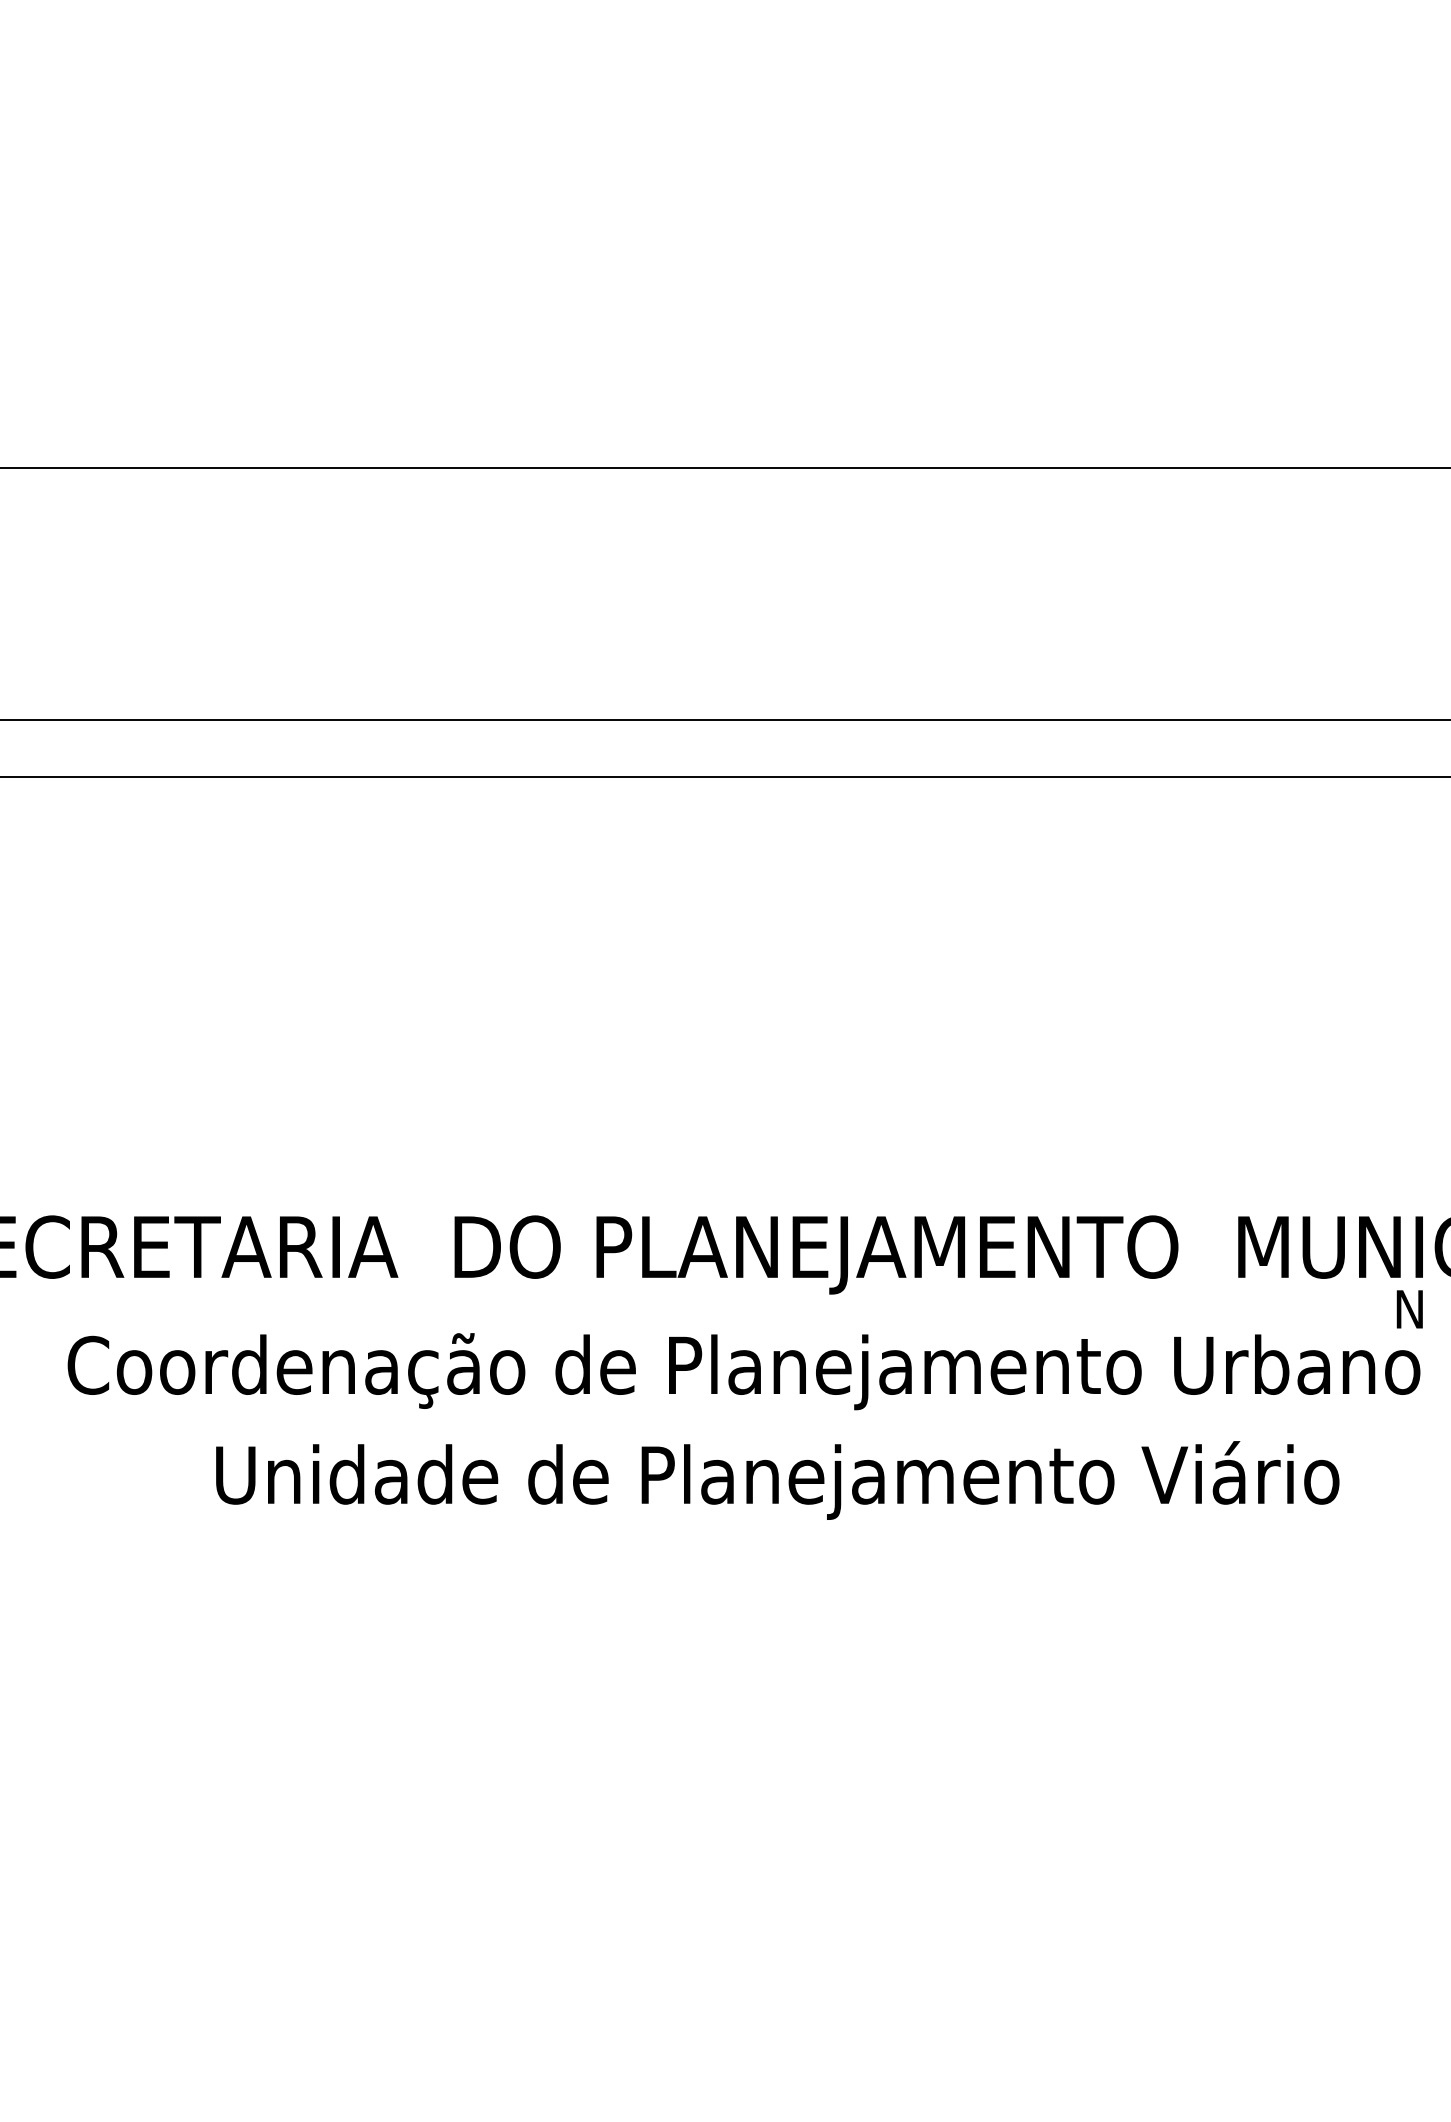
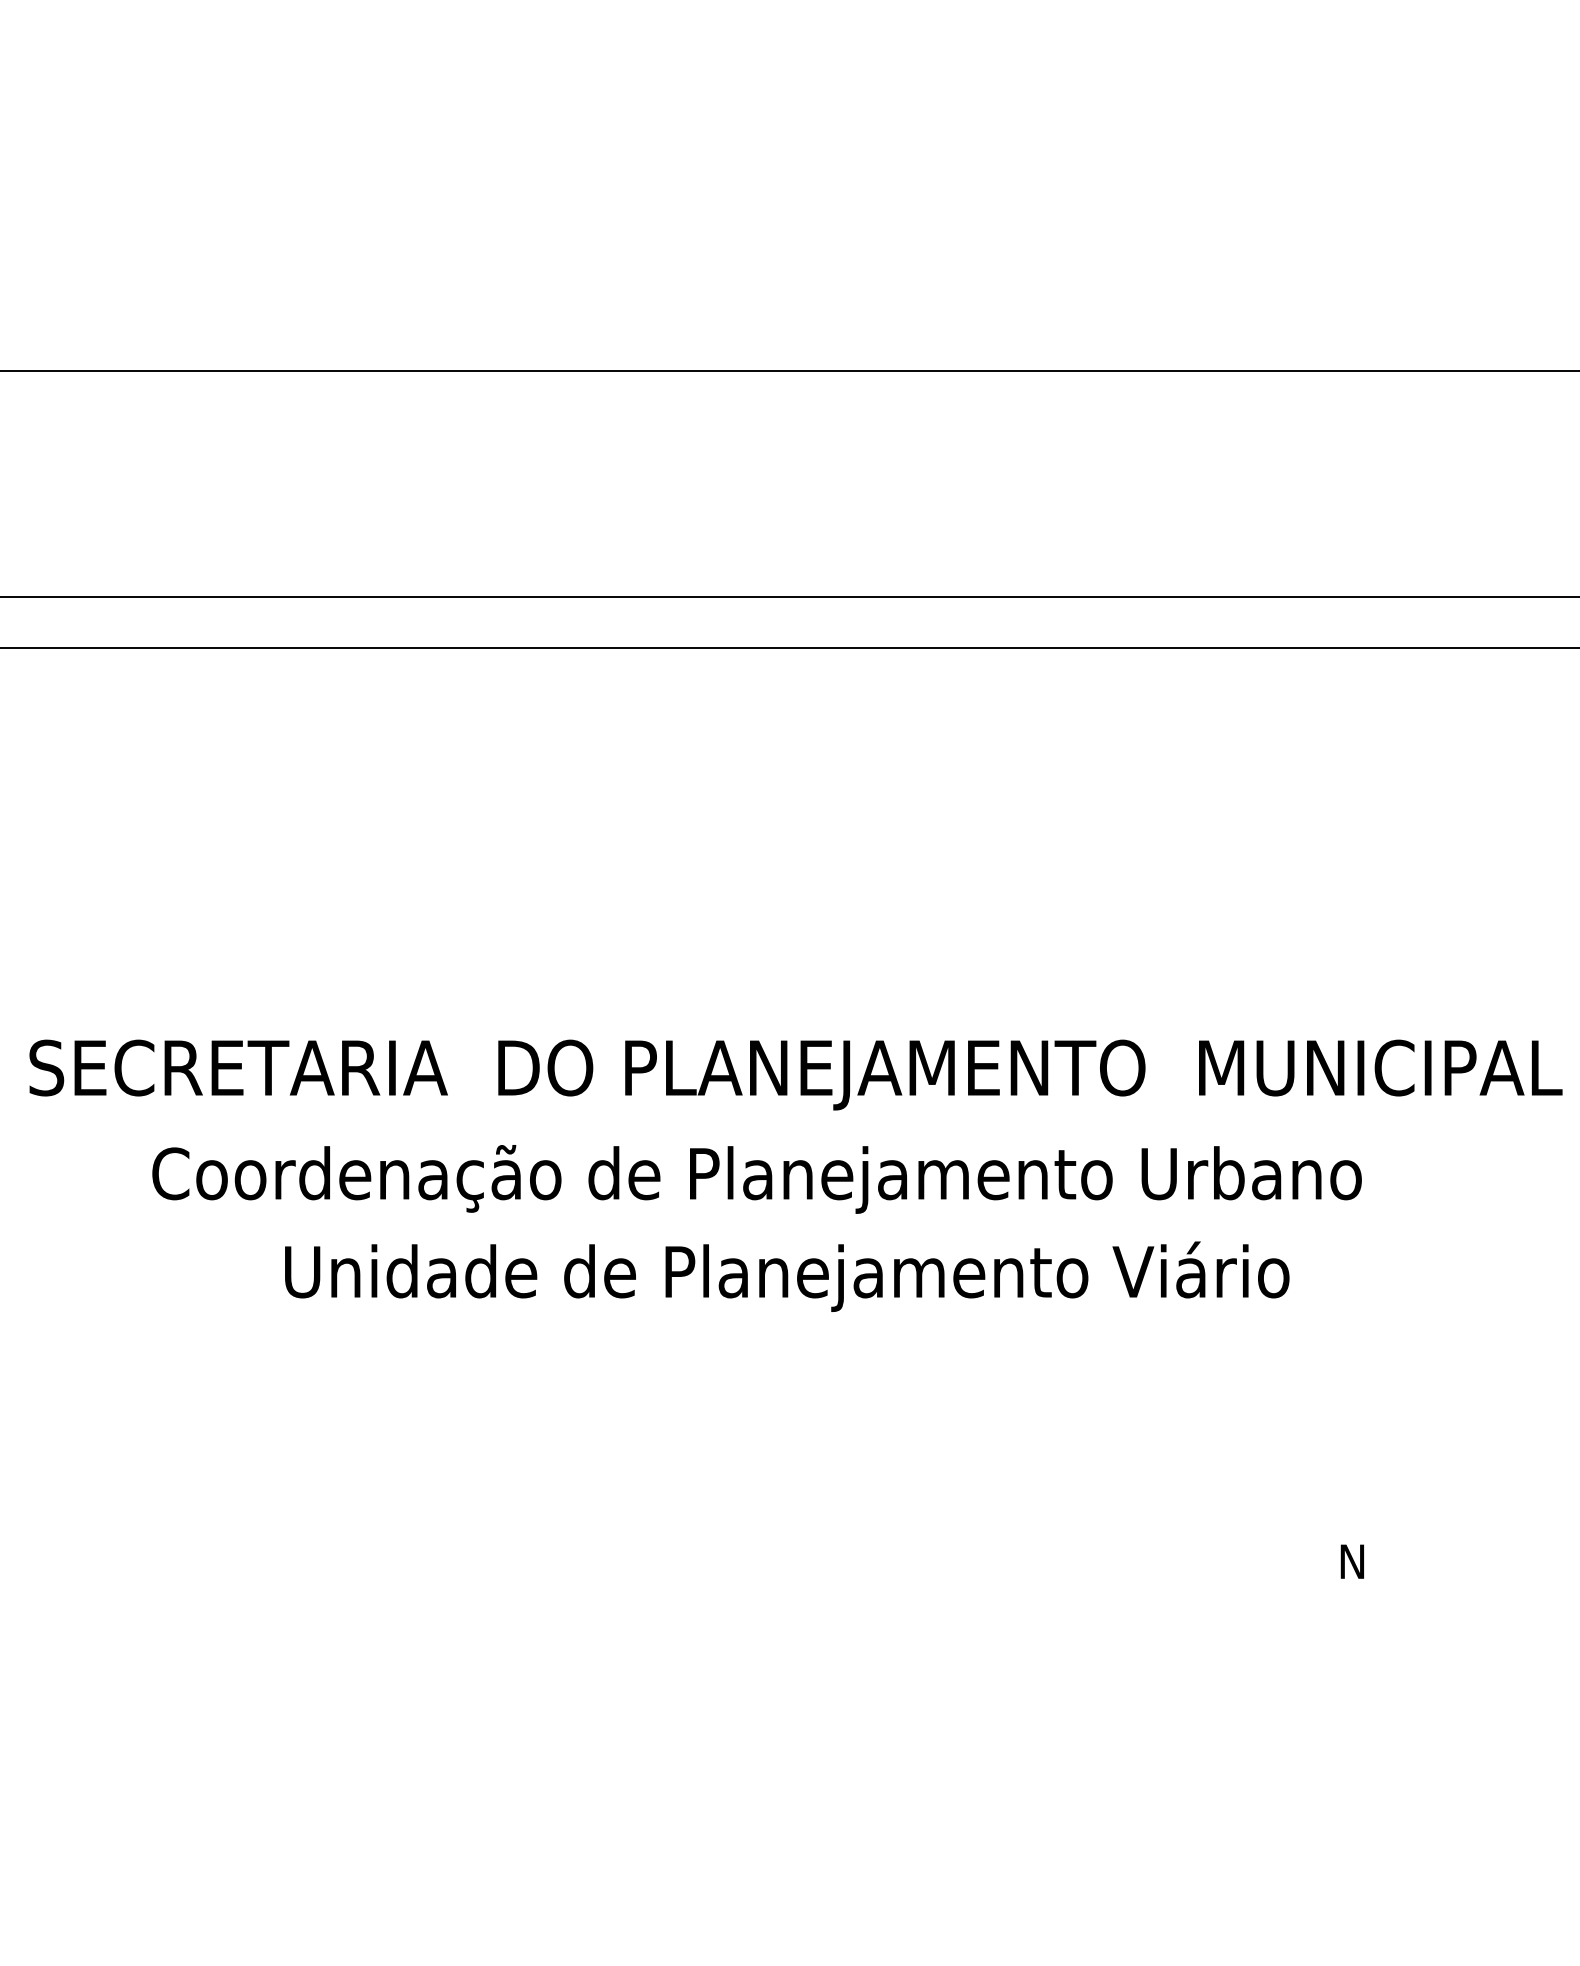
text: (1408, 1309) -> (1351, 1561), moved

